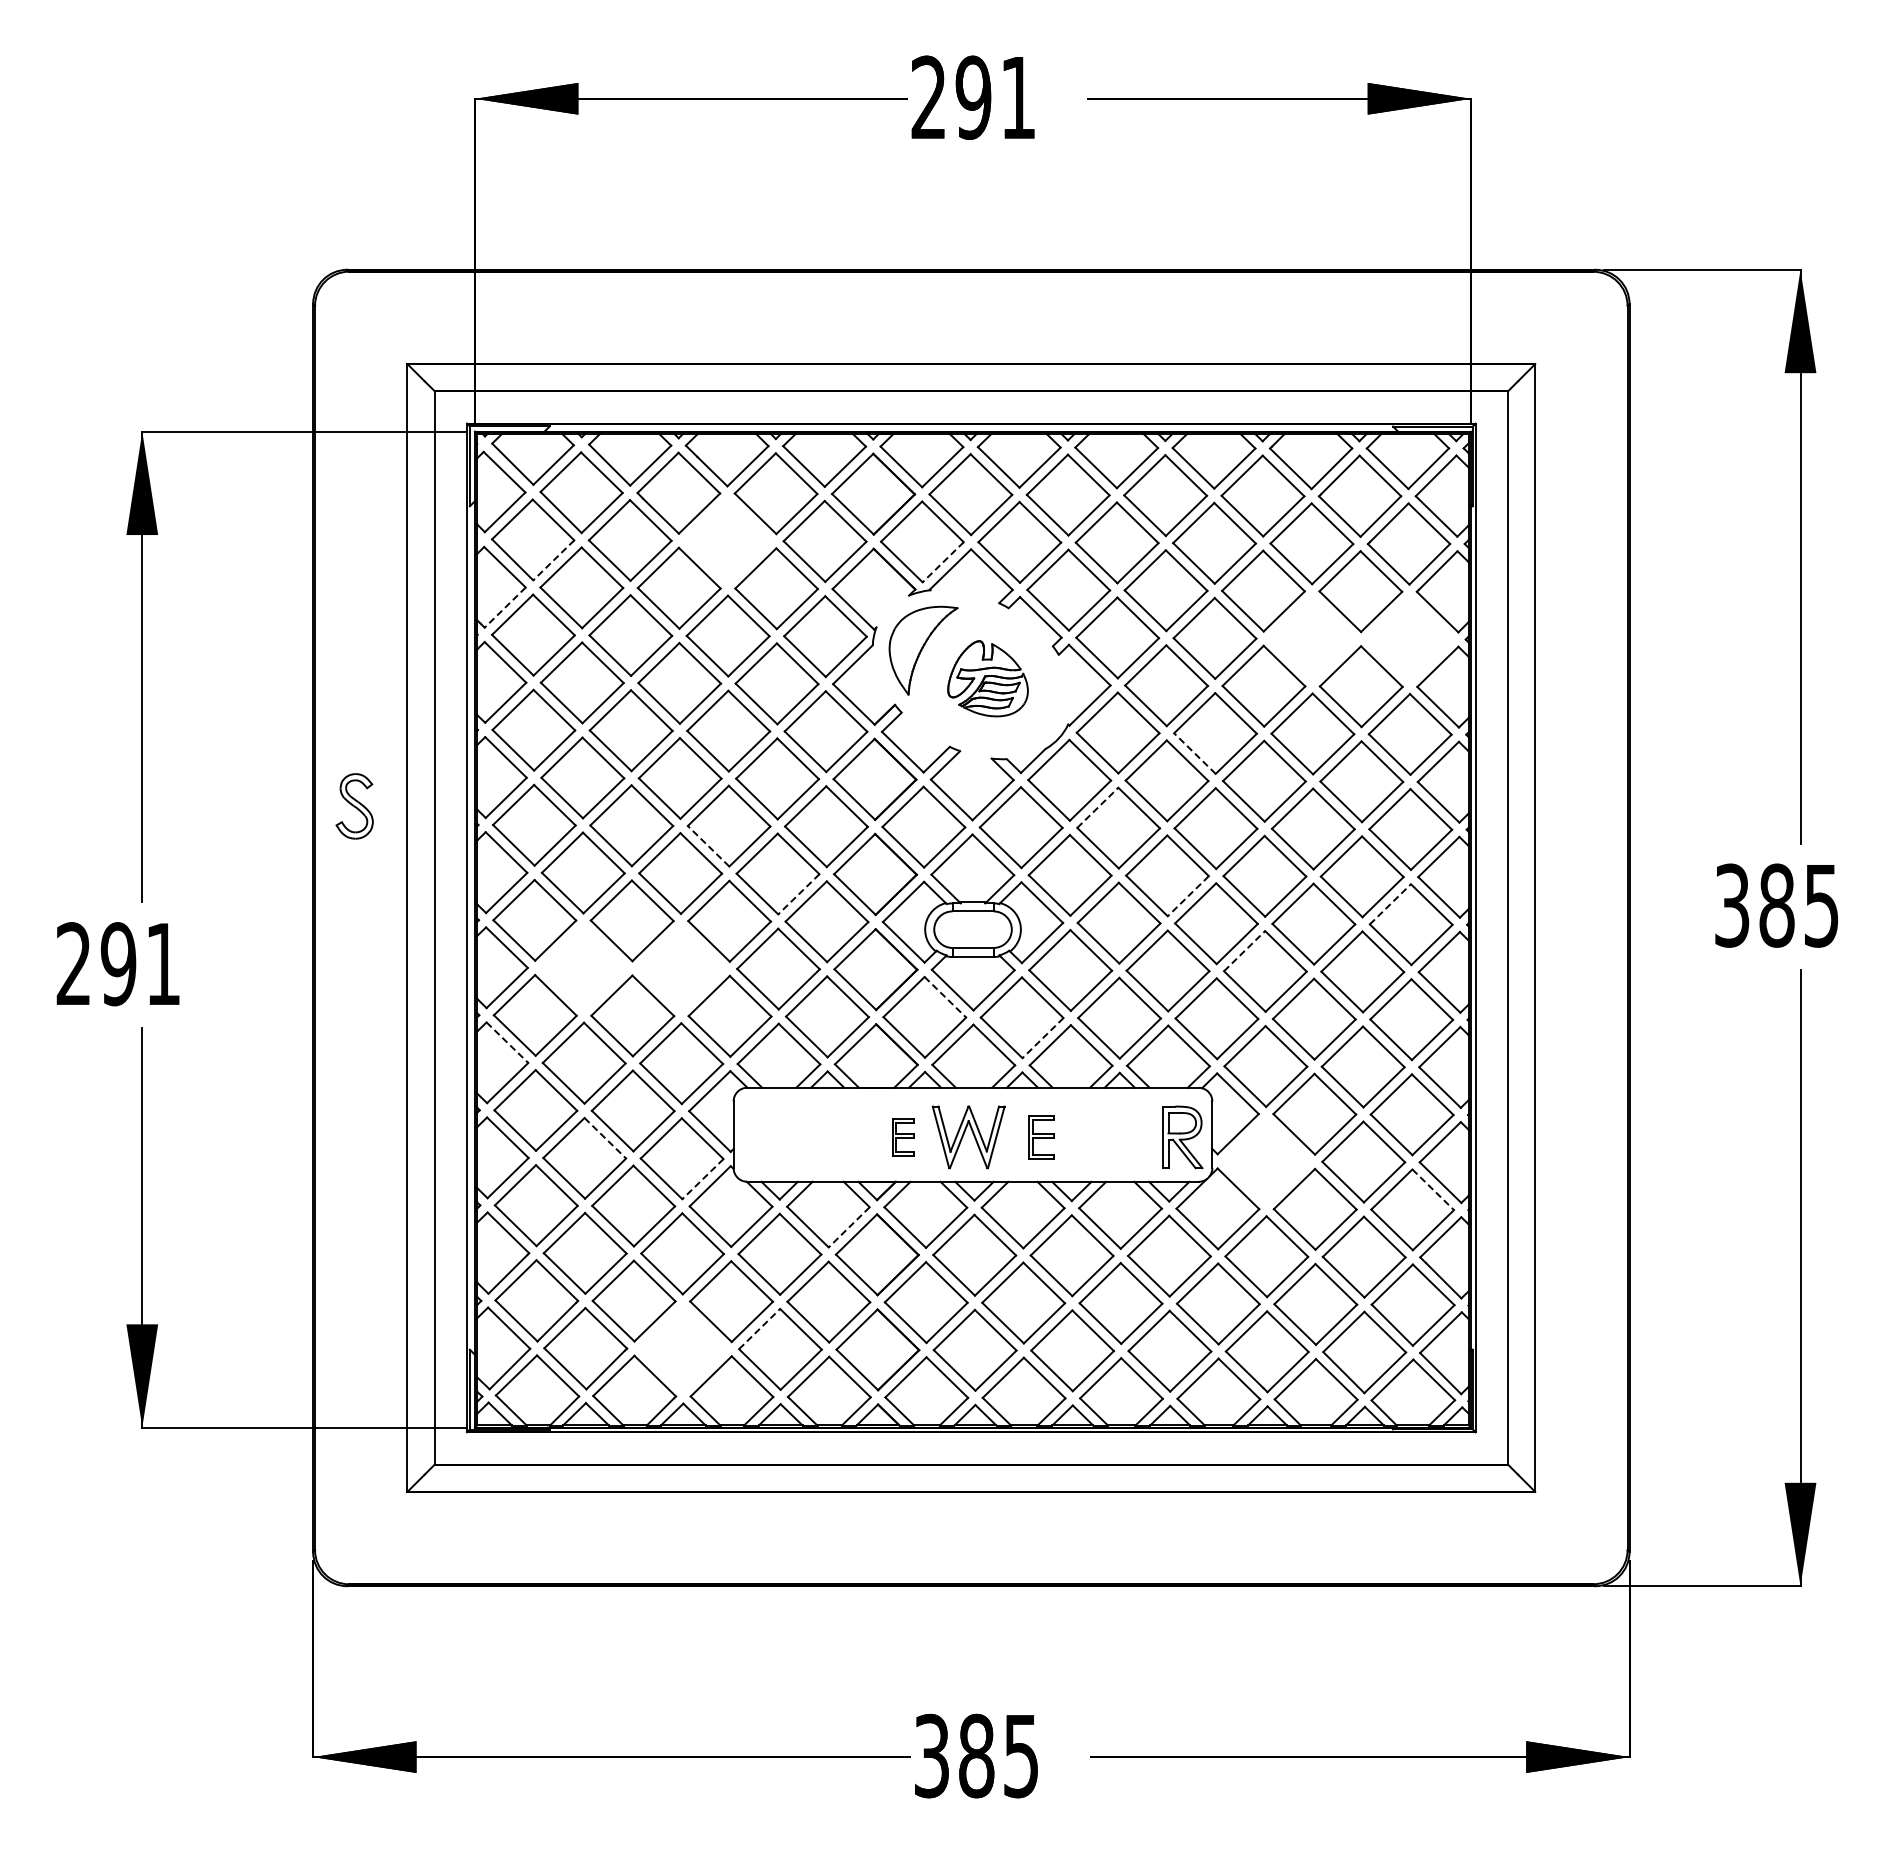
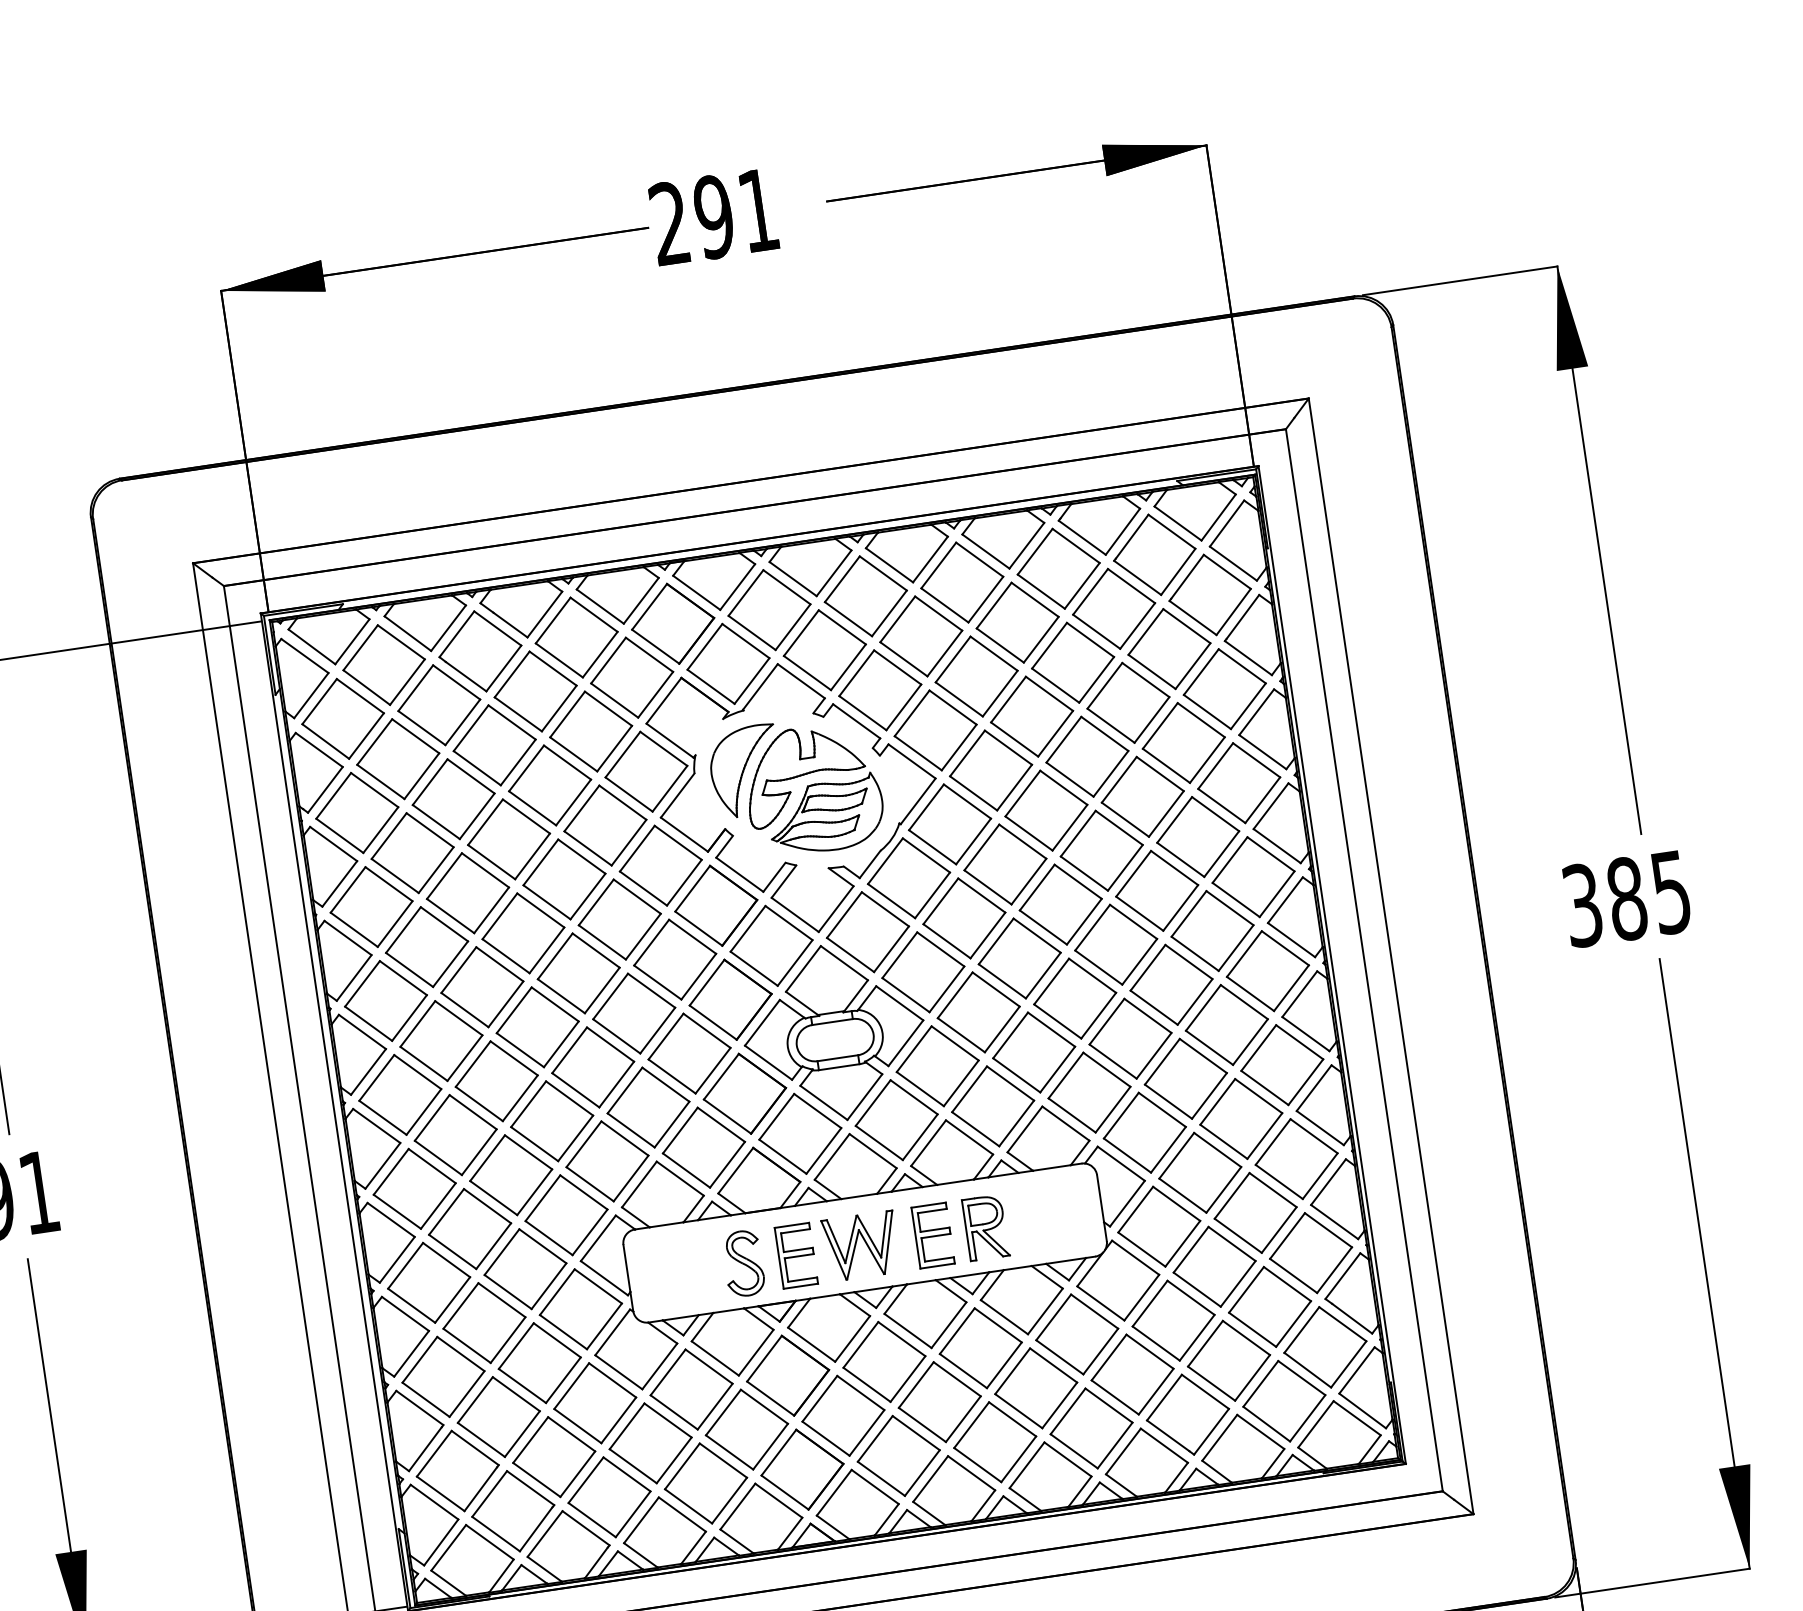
part: (727, 540) -> (535, 691), added
line: (553, 560) -> (366, 736), dashed -> solid
line: (943, 562) -> (752, 681), dashed -> solid
line: (505, 607) -> (325, 789), dashed -> solid
part: (1311, 638) -> (1127, 702), added
part: (1409, 638) -> (1224, 688), added
part: (987, 678) -> (812, 789), size x1.67
line: (1194, 753) -> (1028, 833), dashed -> solid
part: (354, 806) -> (743, 1263), moved
line: (1097, 807) -> (940, 901), dashed -> solid
line: (708, 845) -> (561, 995), dashed -> solid
line: (798, 894) -> (657, 1030), dashed -> solid
line: (1188, 896) -> (1043, 975), dashed -> solid
line: (1390, 904) -> (1244, 954), dashed -> solid
line: (1244, 951) -> (1106, 1022), dashed -> solid
part: (583, 967) -> (455, 1134), added
part: (680, 968) -> (551, 1121), added
line: (945, 997) -> (817, 1111), dashed -> solid
line: (1043, 1038) -> (920, 1137), dashed -> solid
line: (507, 1043) -> (391, 1220), dashed -> solid
part: (903, 1137) -> (796, 1255), size x1.67
part: (1041, 1137) -> (933, 1235), size x1.43
part: (1182, 1137) -> (985, 1227), moved
line: (605, 1138) -> (502, 1300), dashed -> solid
part: (1265, 1161) -> (1158, 1226), added
line: (702, 1179) -> (604, 1326), dashed -> solid
line: (1433, 1190) -> (1328, 1230), dashed -> solid
line: (849, 1227) -> (756, 1352), dashed -> solid
line: (759, 1329) -> (682, 1466), dashed -> solid
part: (682, 1348) -> (608, 1496), added

